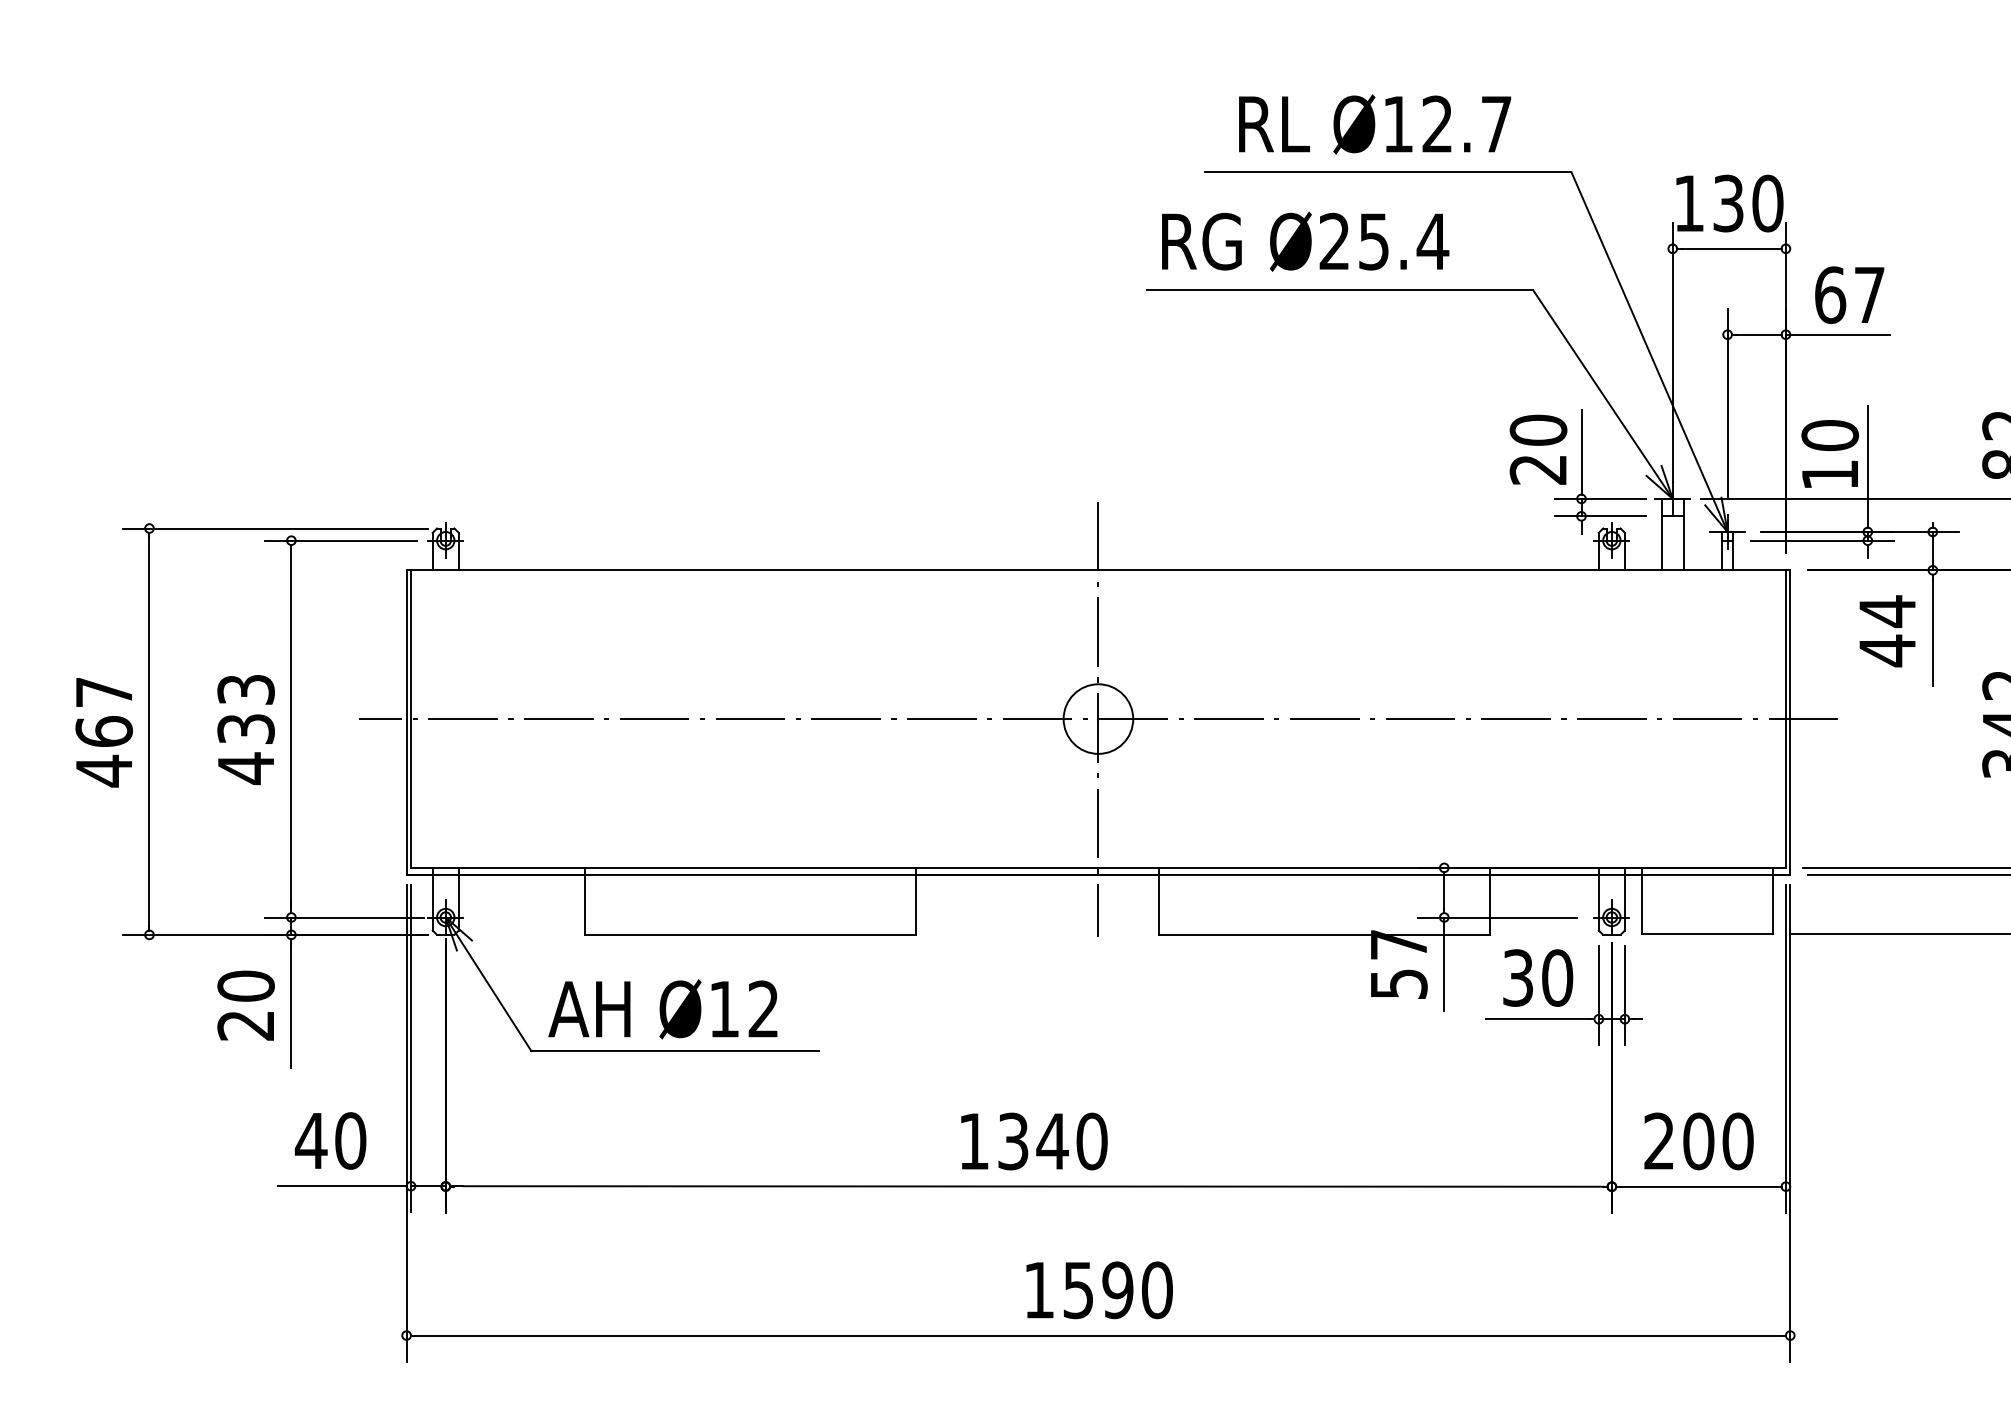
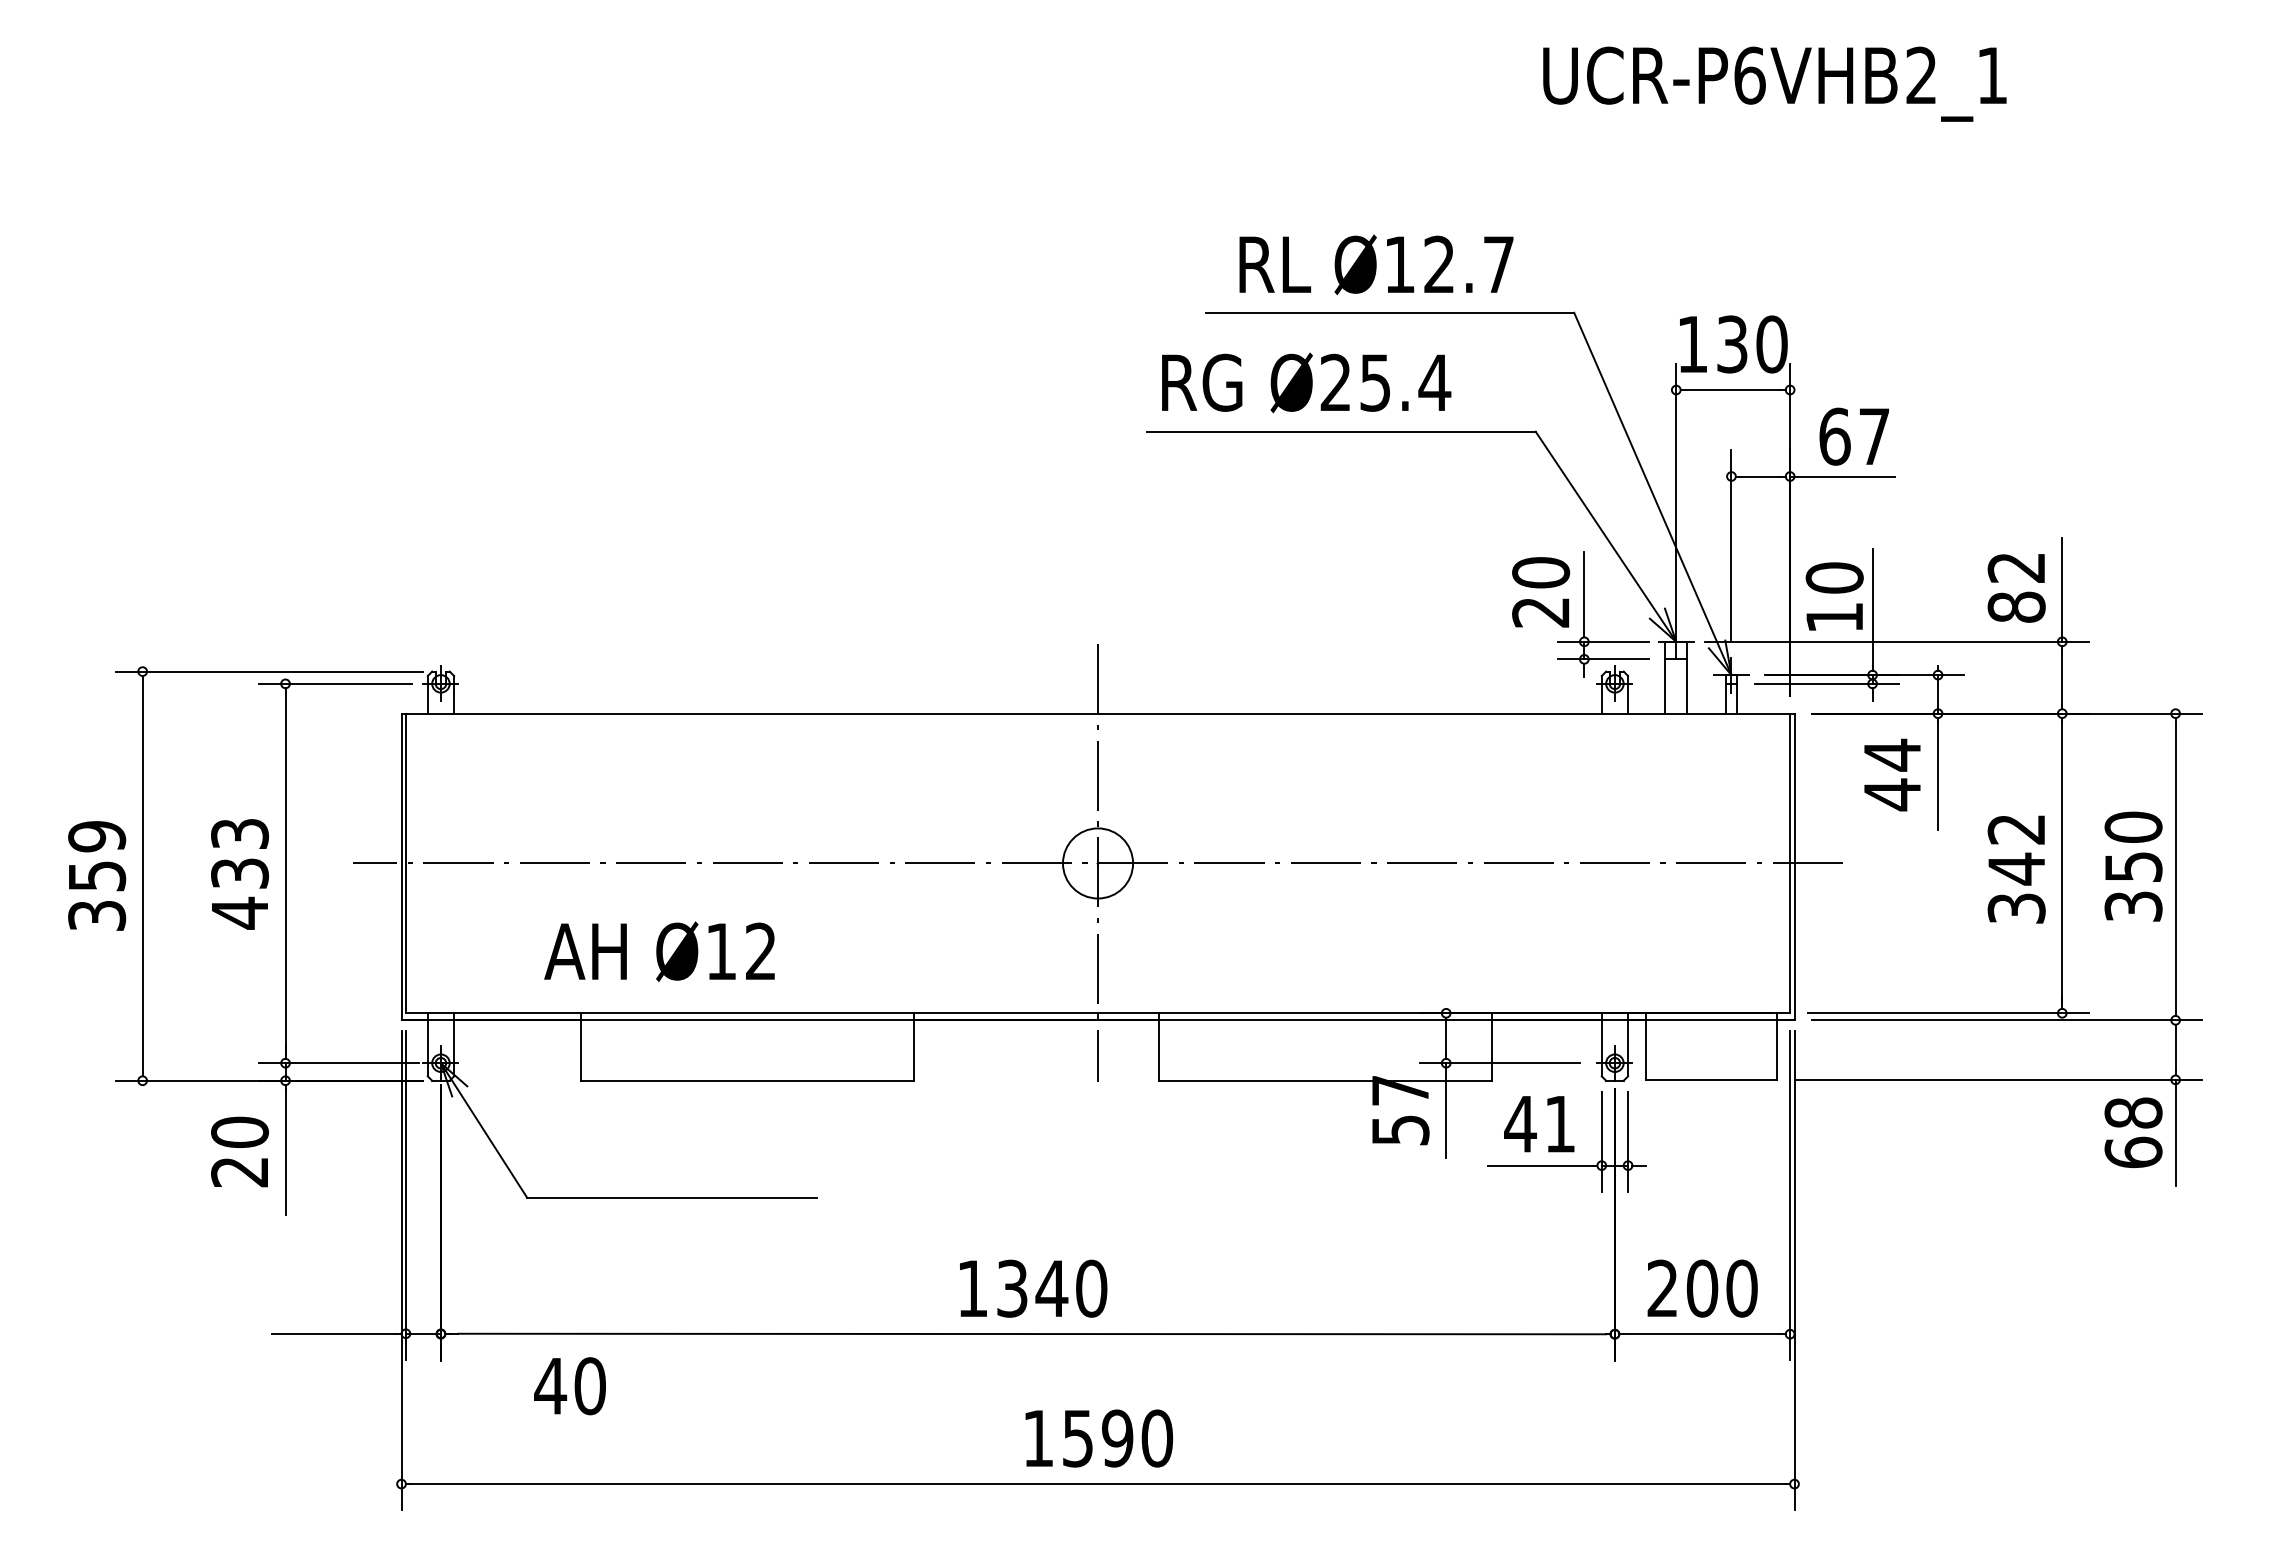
text: (104, 732) -> (97, 876), 467 -> 359
text: (1536, 978) -> (1539, 1124), 30 -> 41
text: (662, 1009) -> (659, 951), moved
text: (330, 1141) -> (569, 1386), moved

